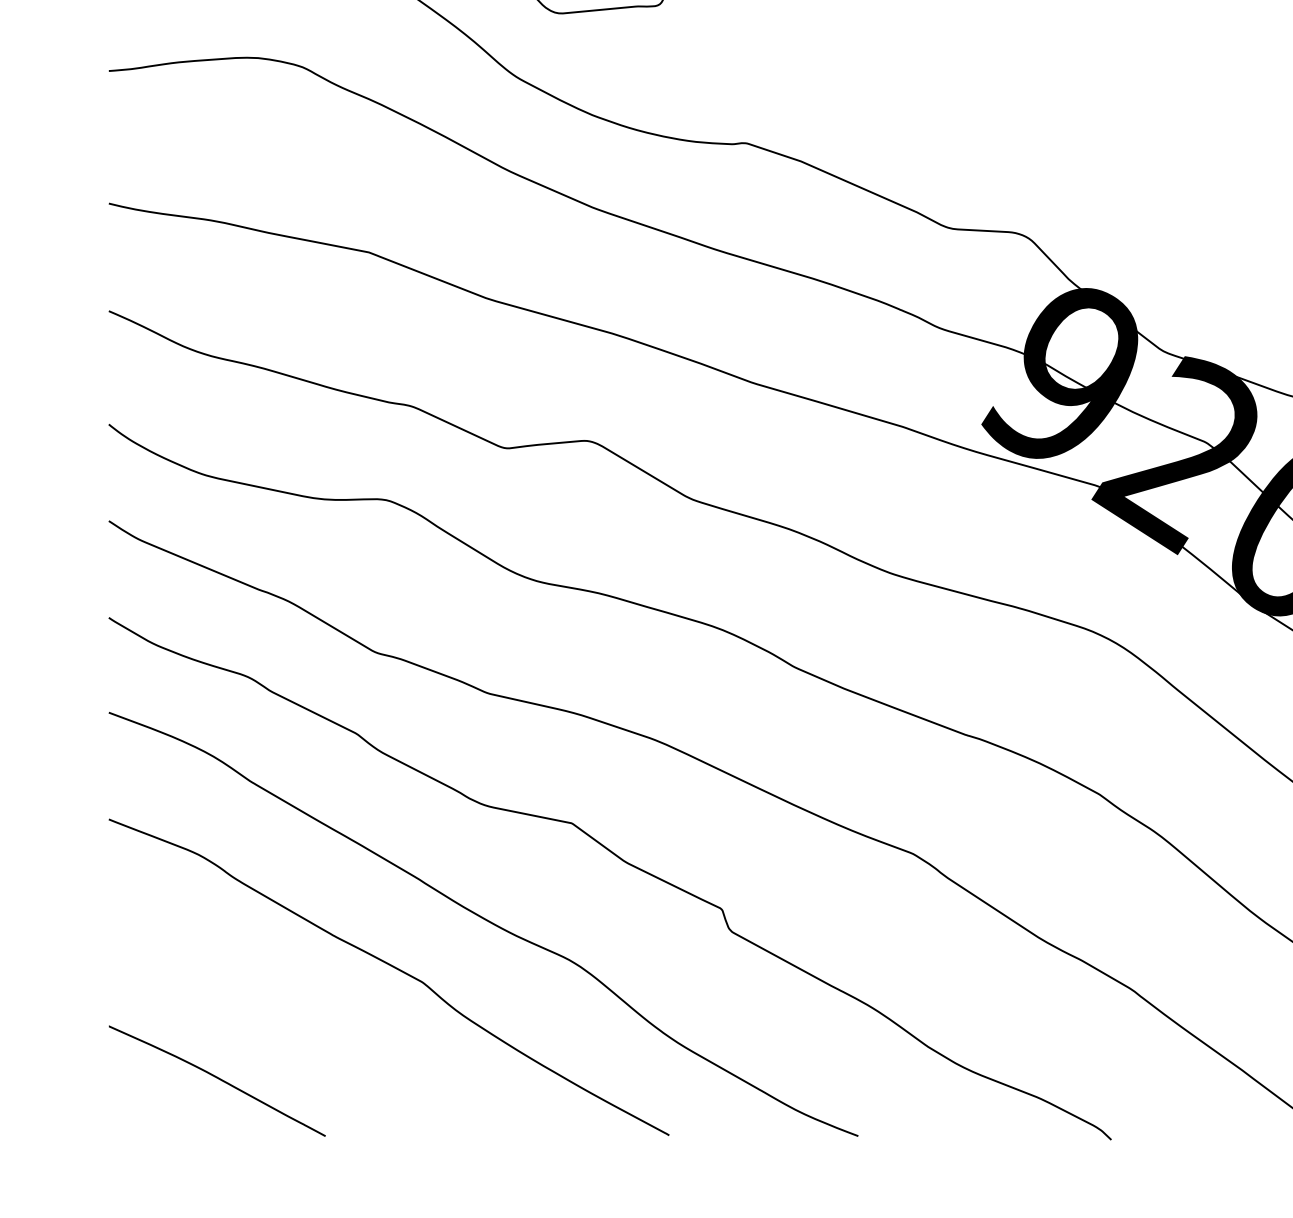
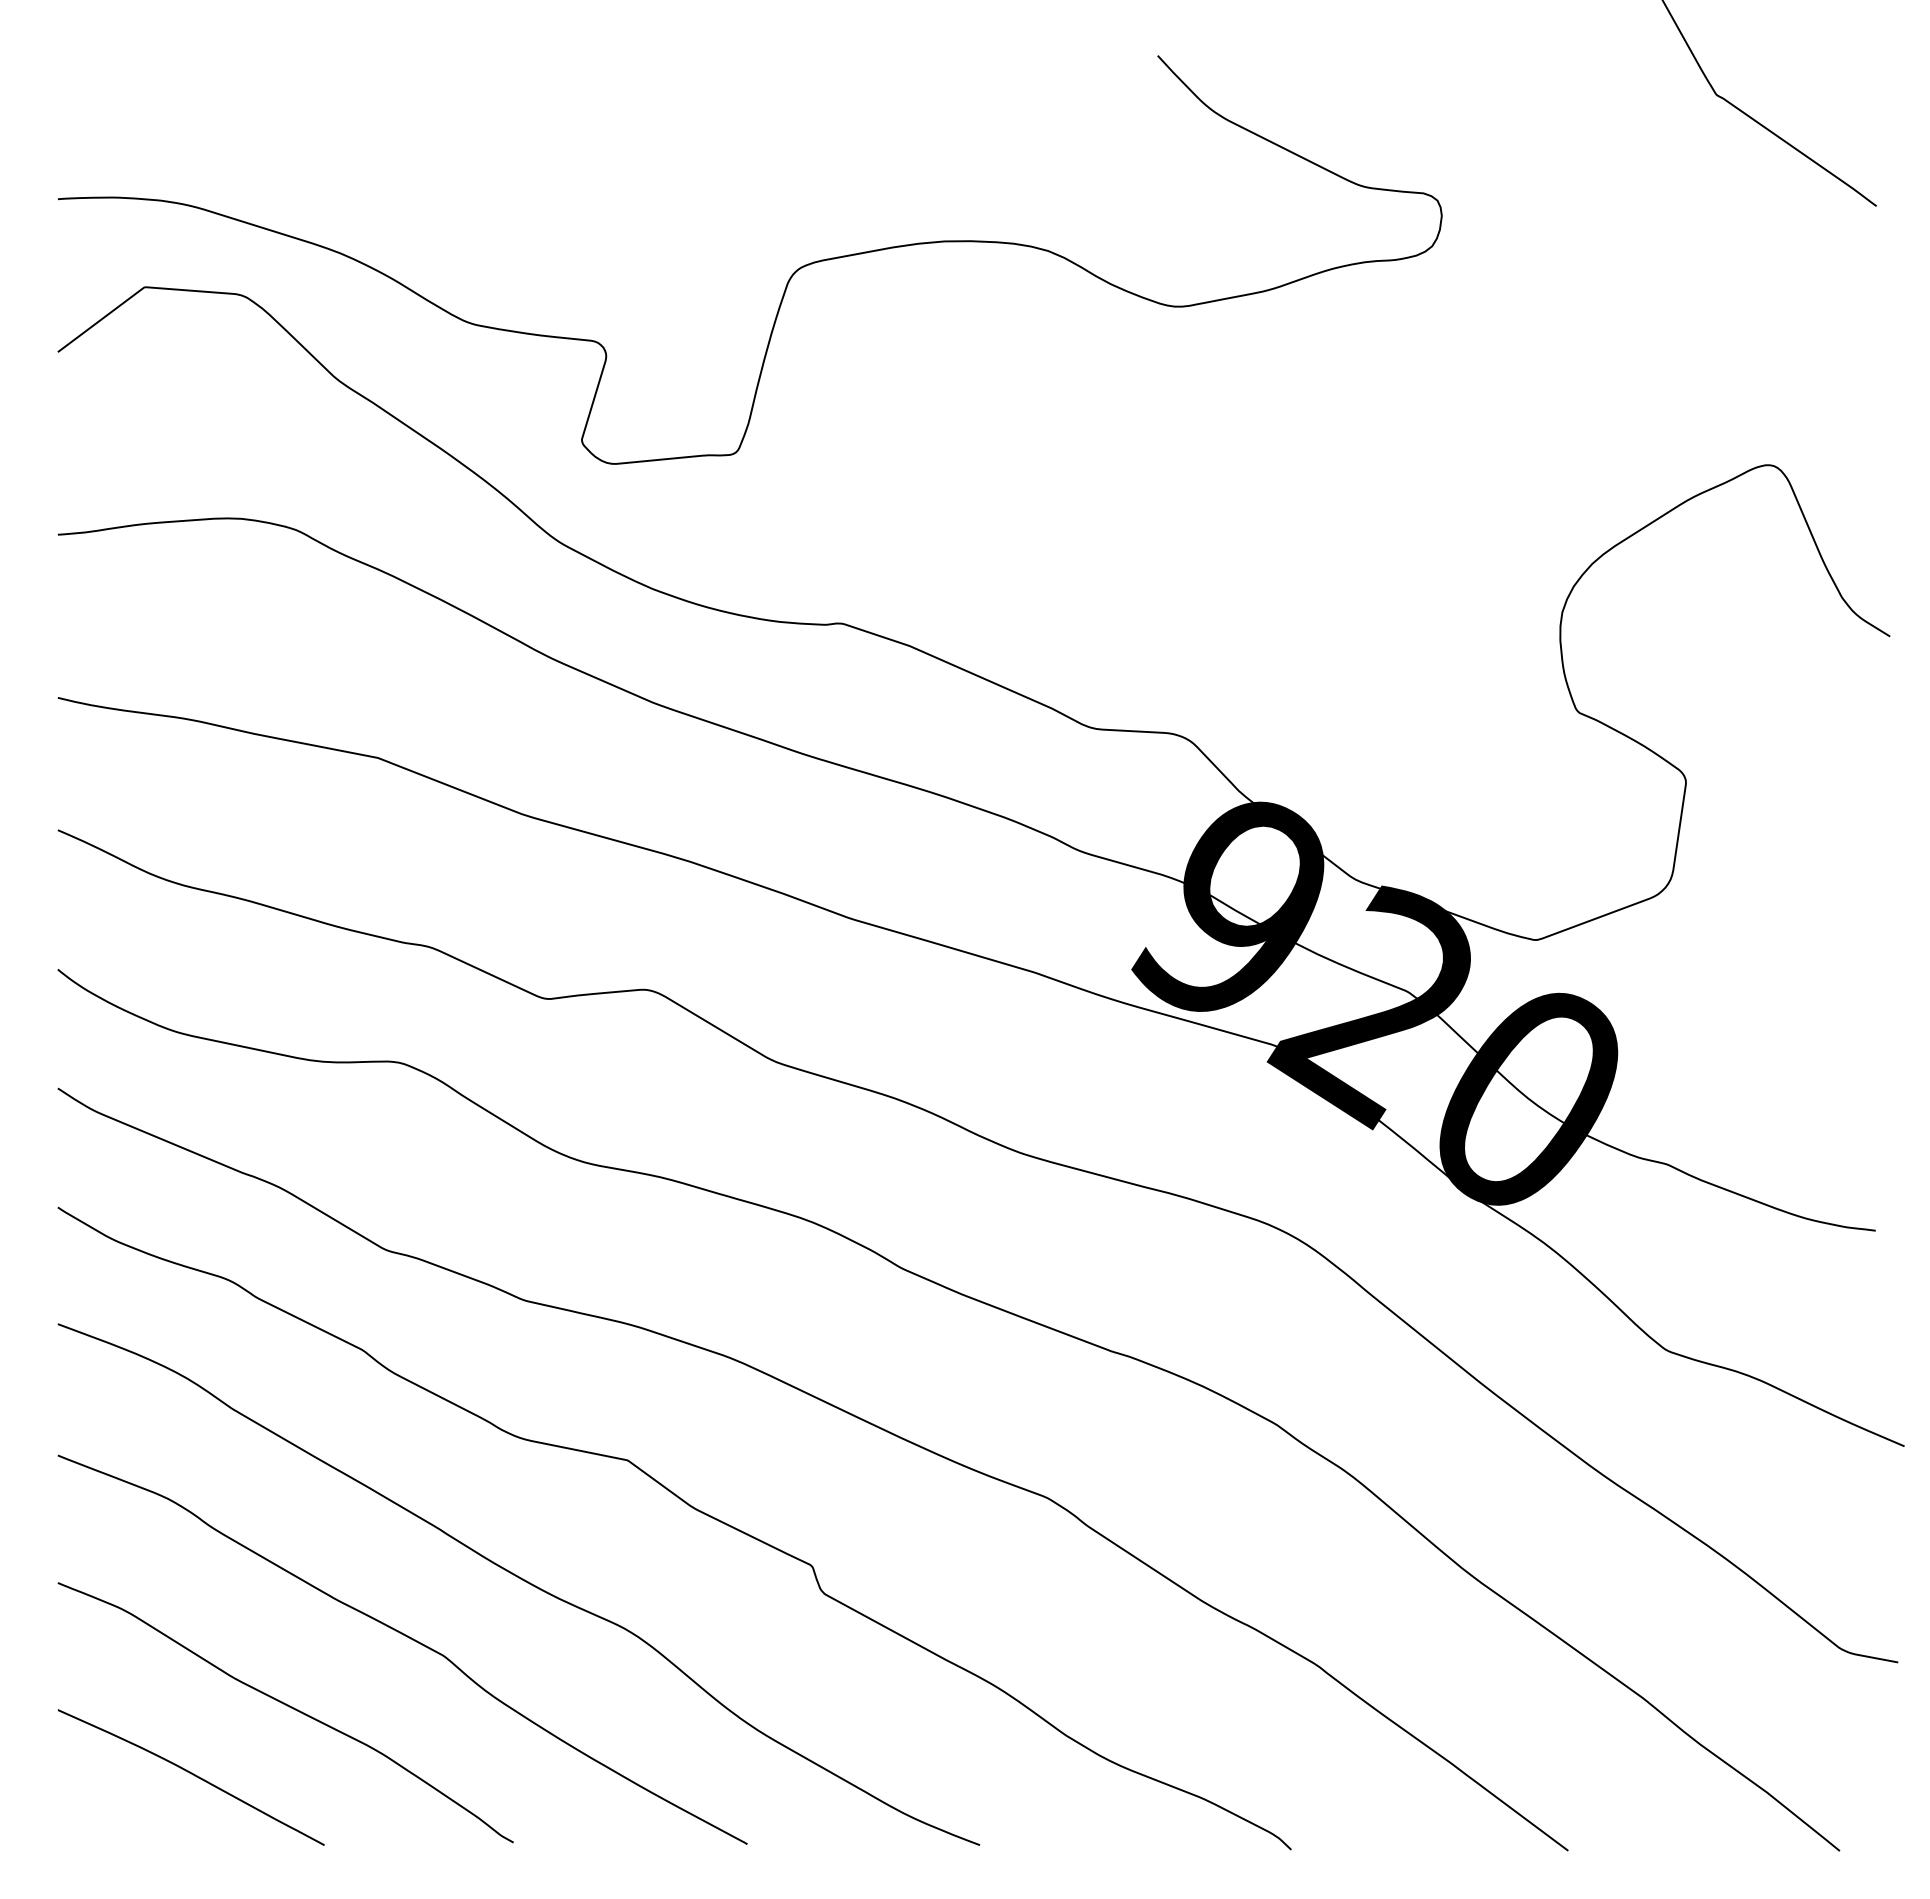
curve: (295, 1023) -> (287, 1706), added

